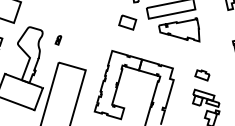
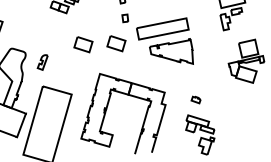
part: (96, 23) -> (83, 44), added
part: (58, 40) -> (42, 62), size x1.6
part: (201, 74) -> (195, 99), size x0.6

